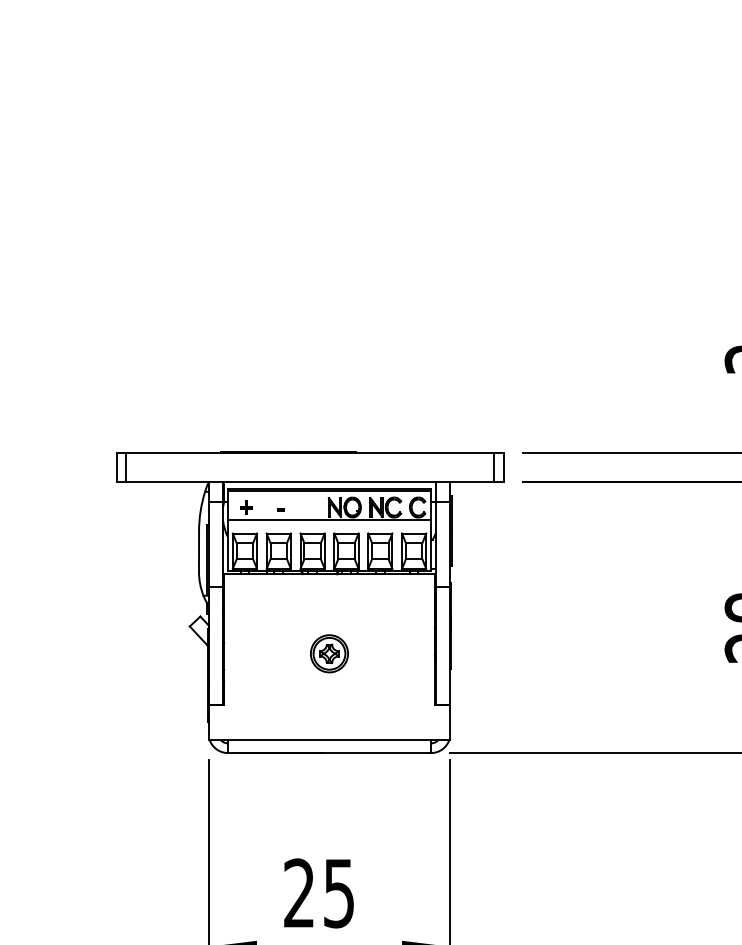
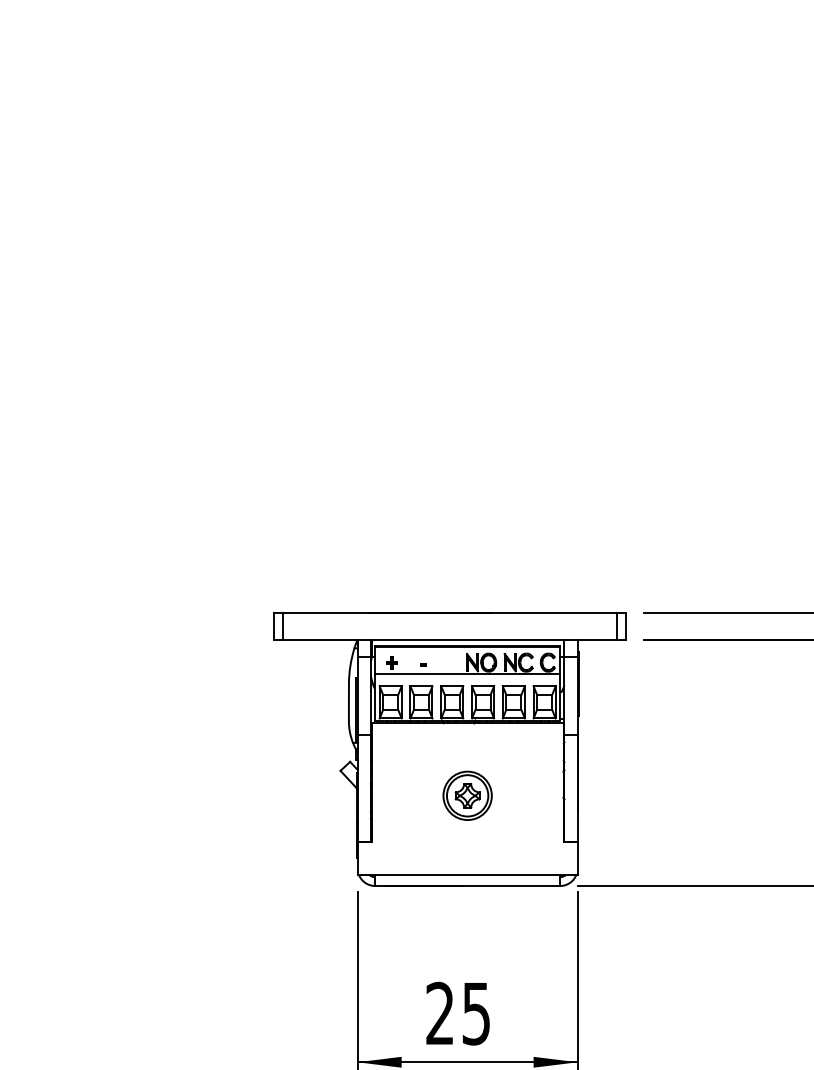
part: (329, 653) -> (467, 795), size x1.43

